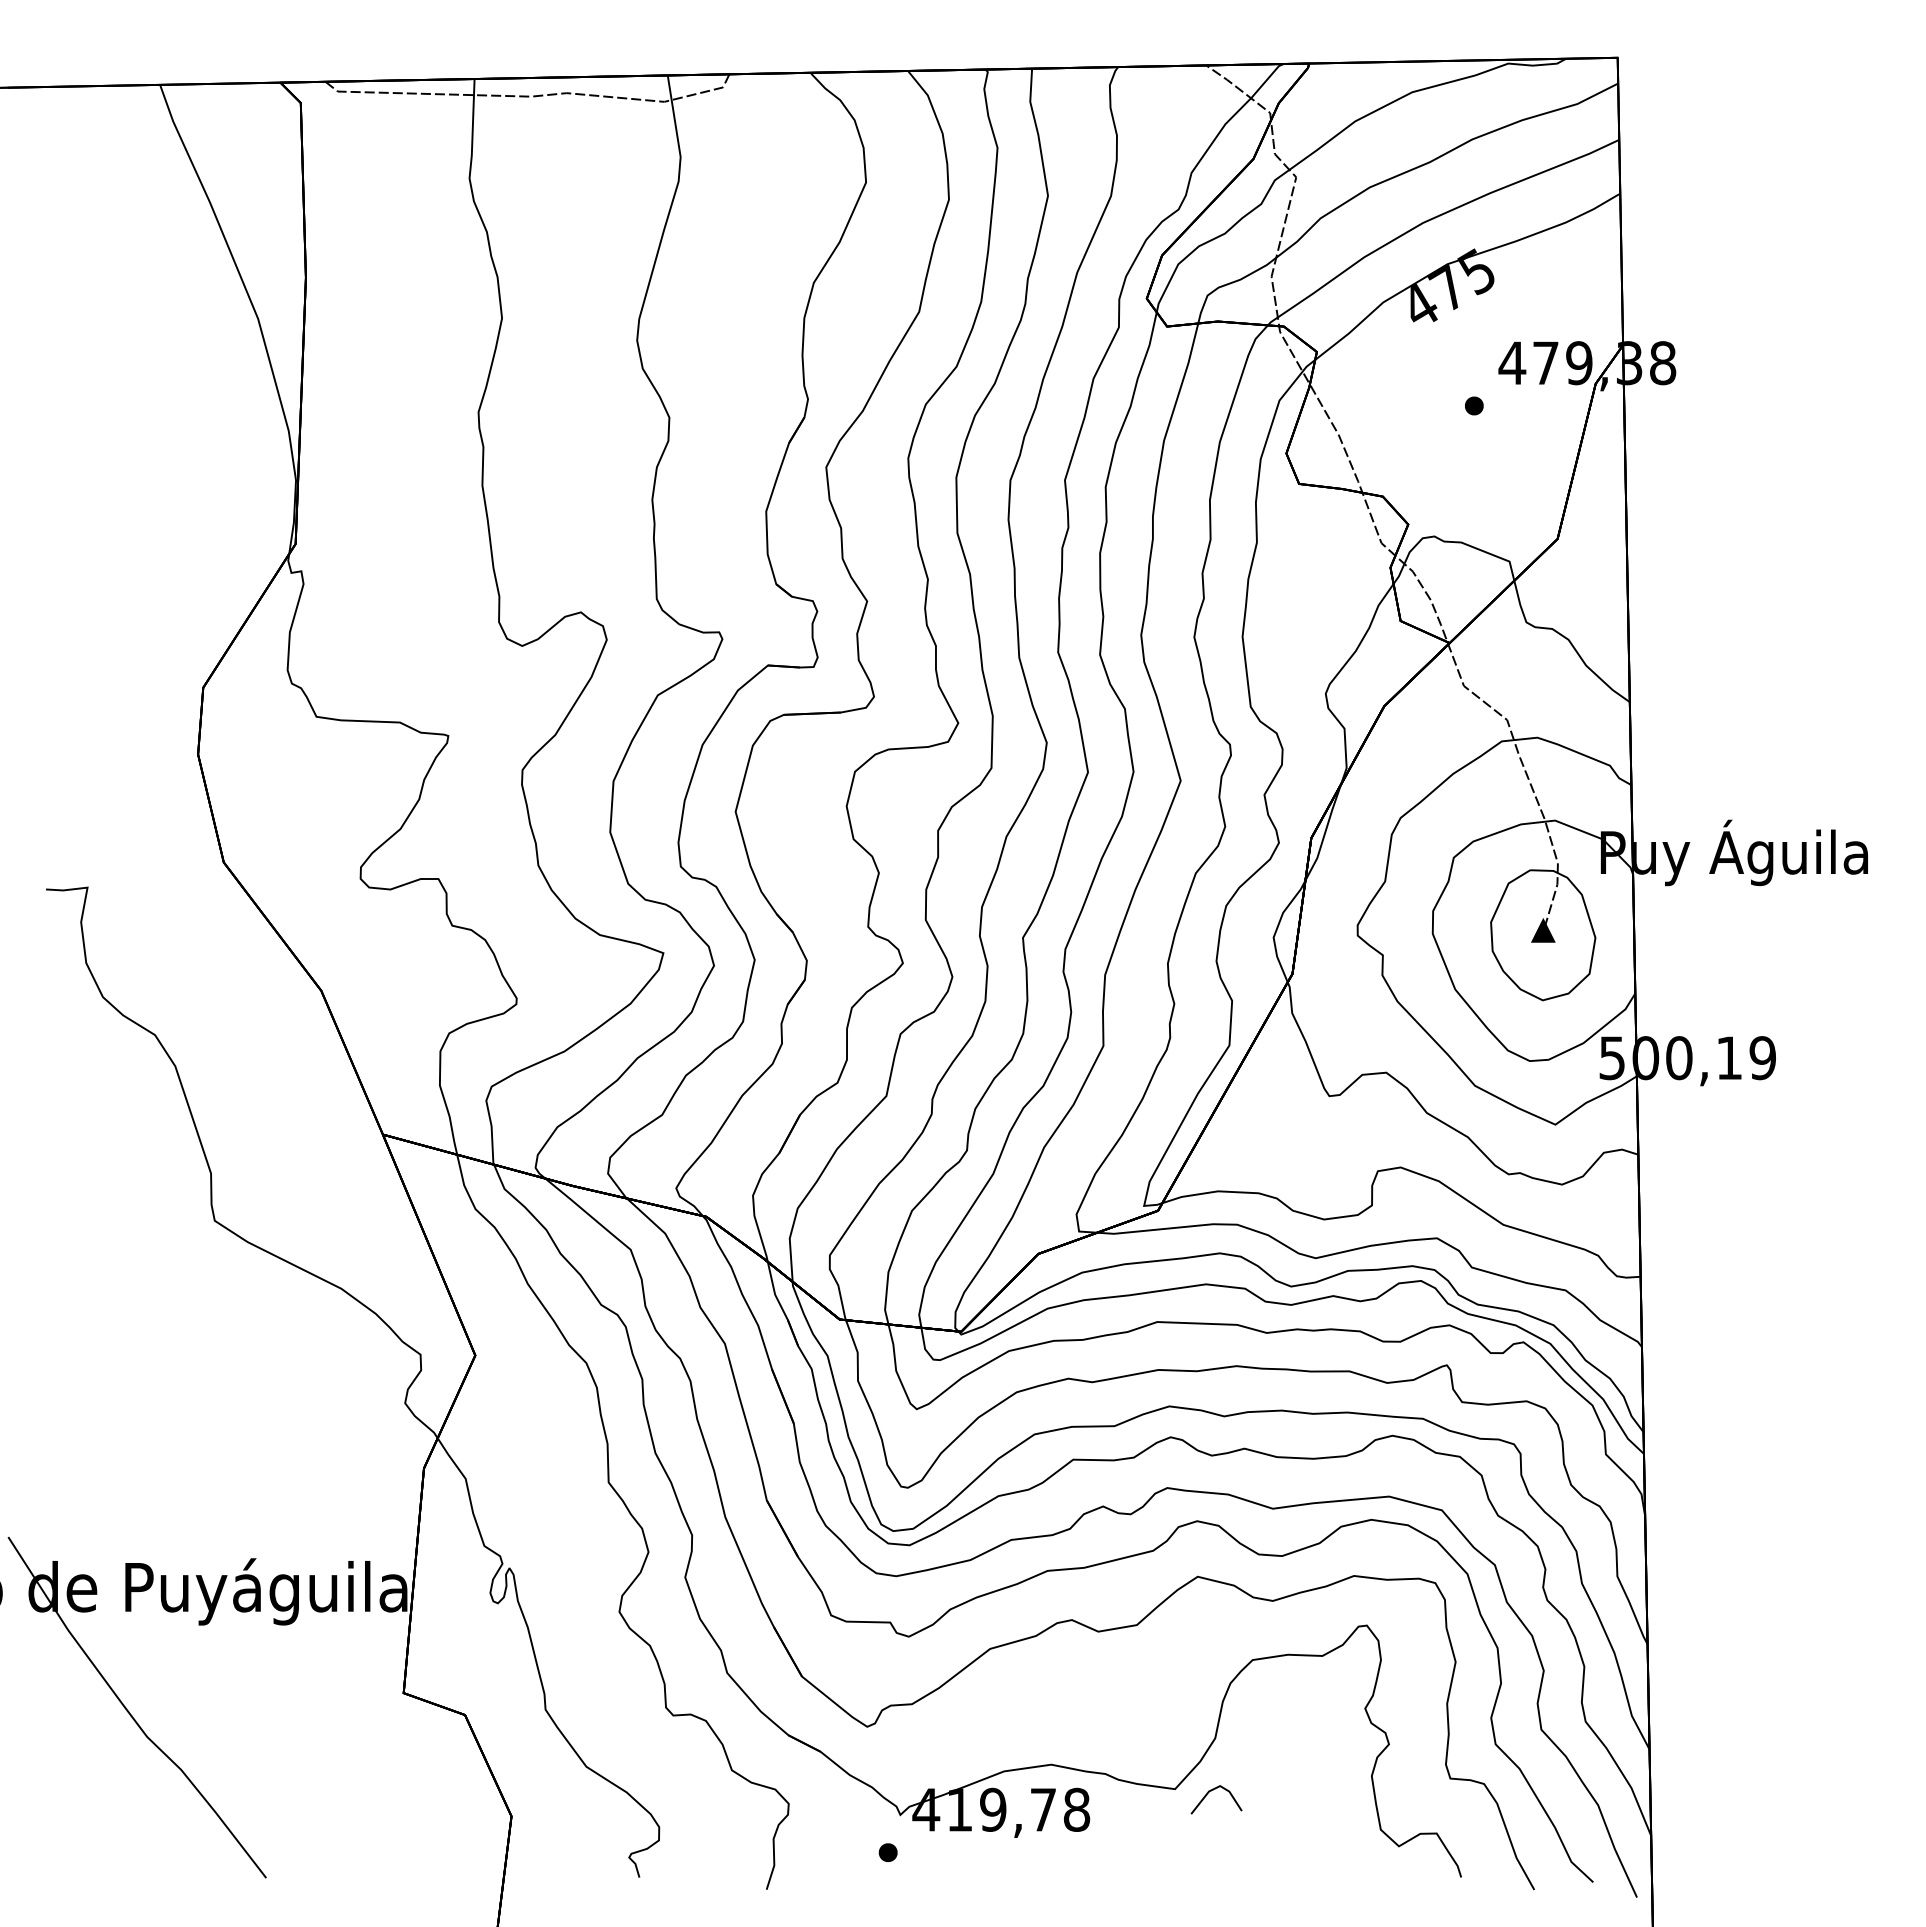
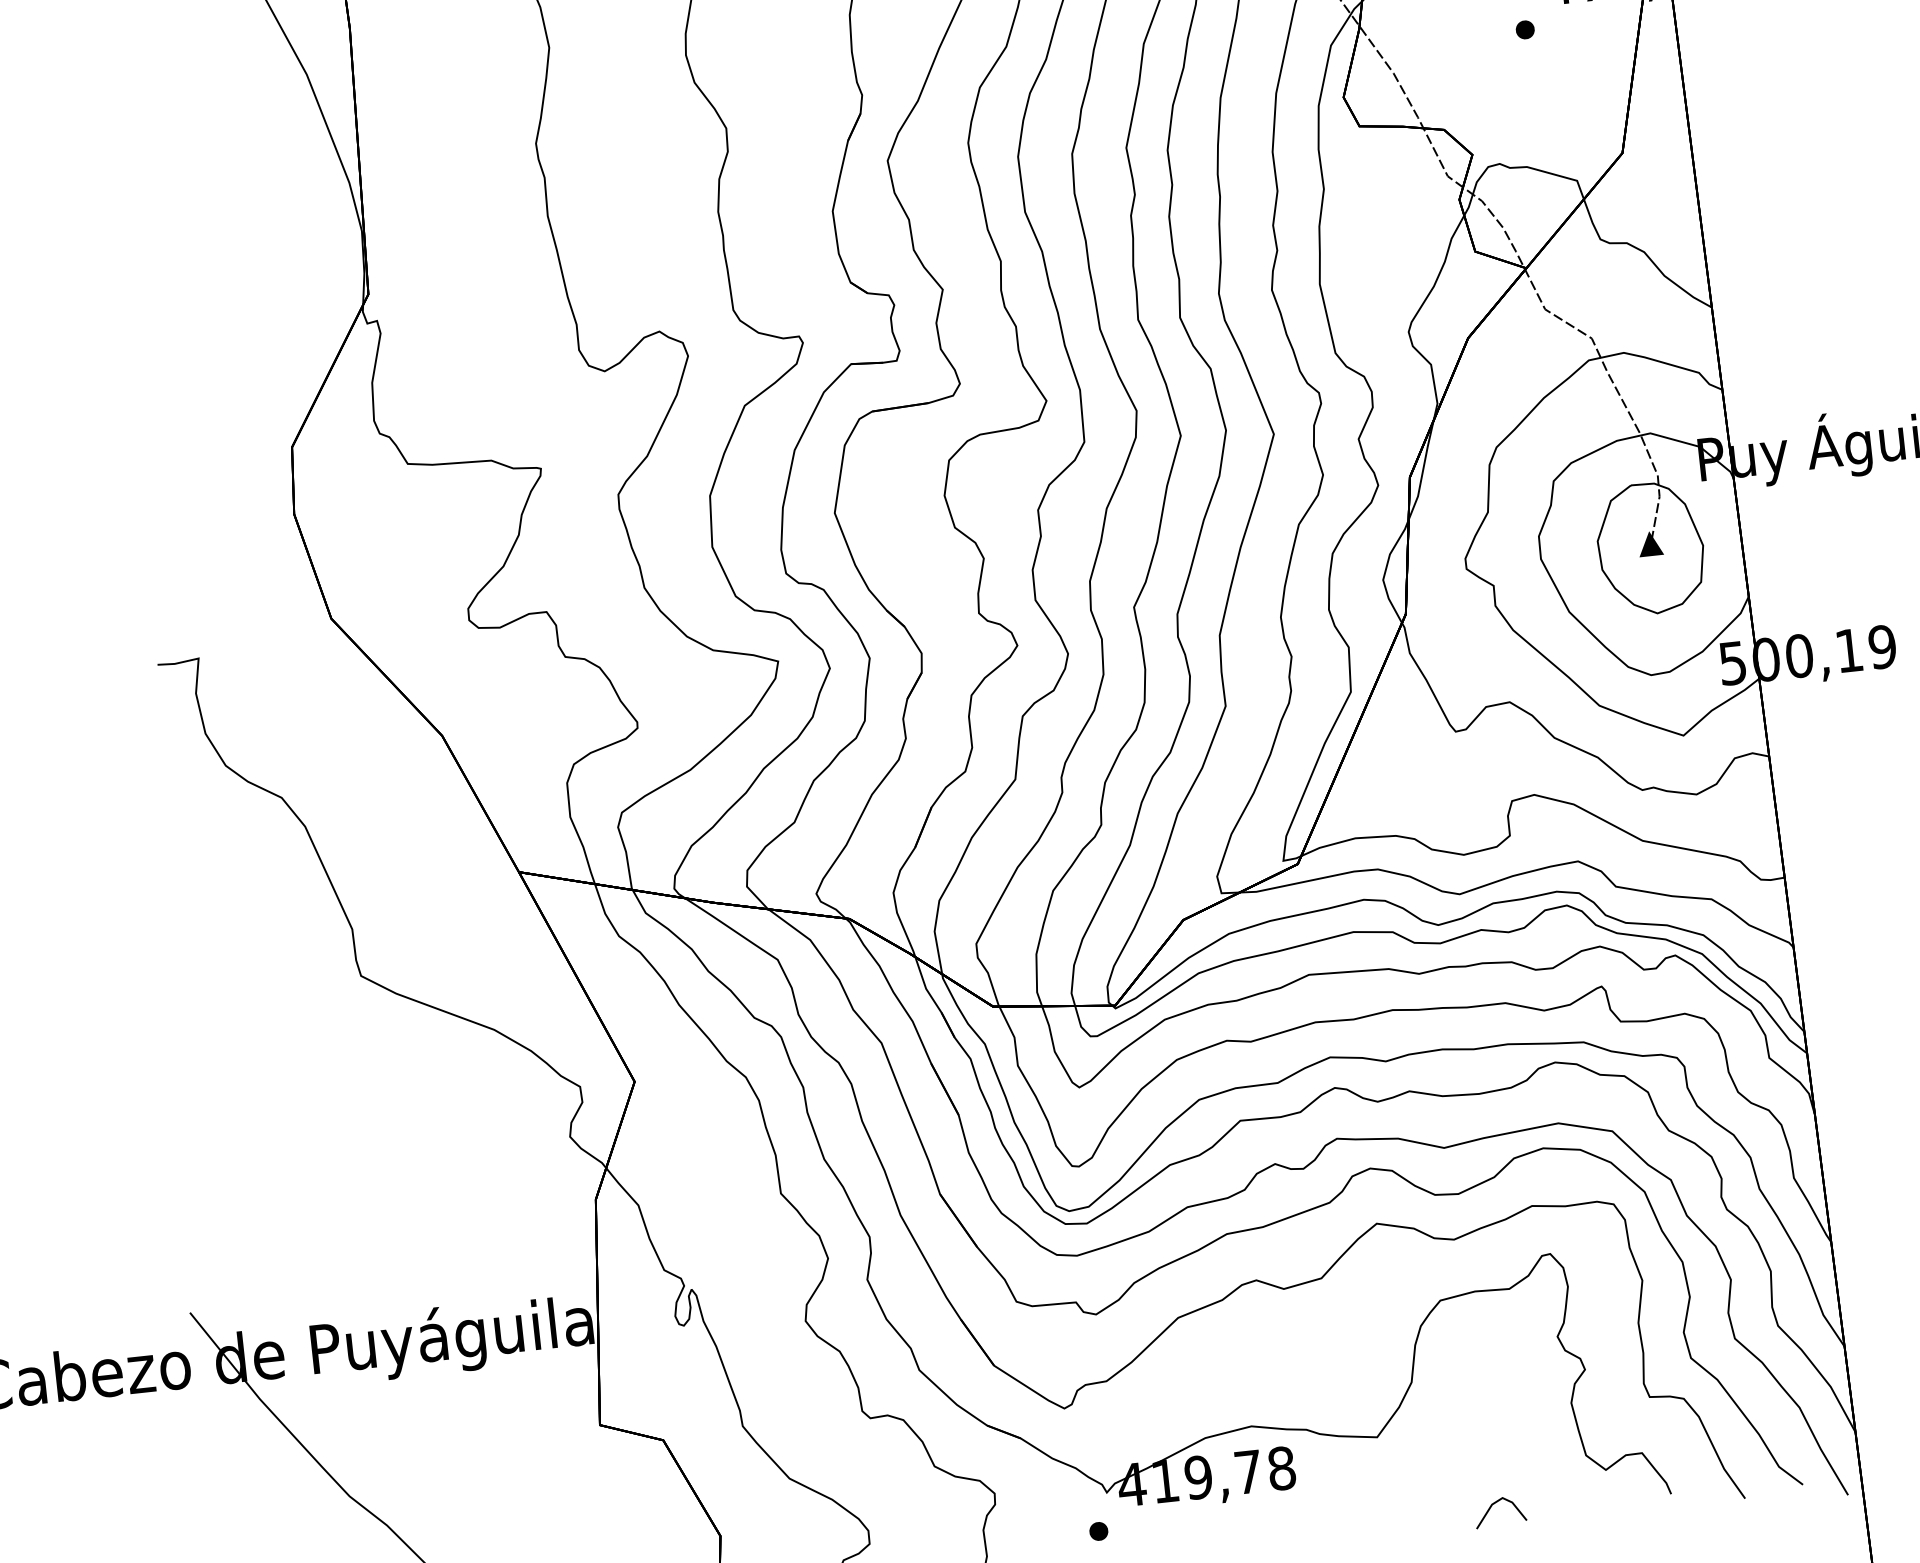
line: (1211, 1791) -> (1494, 1504), moved

